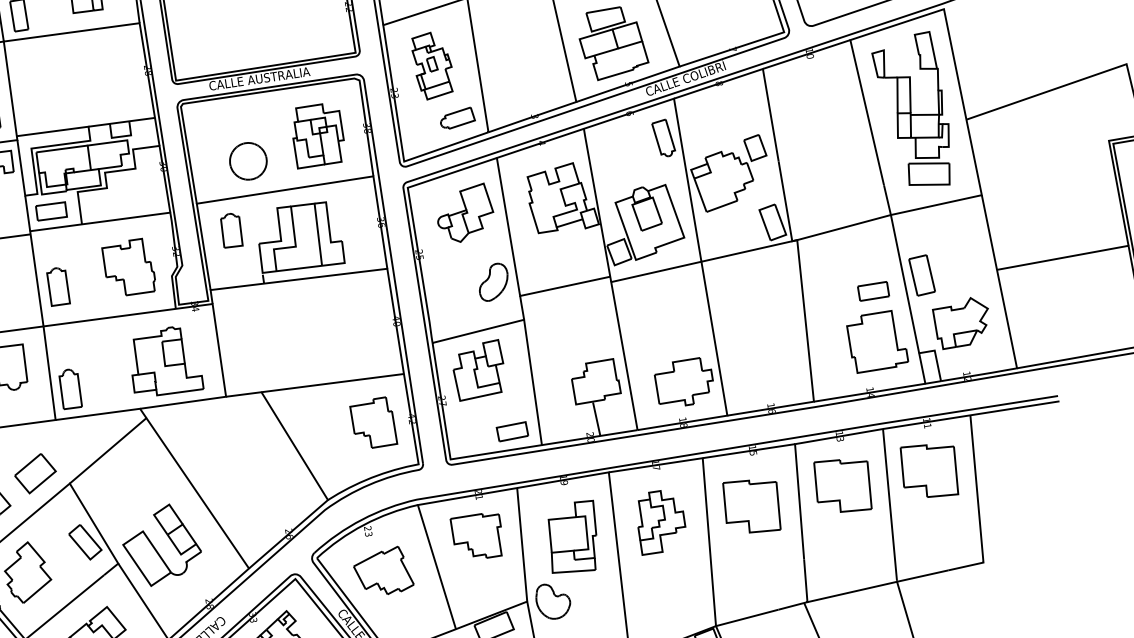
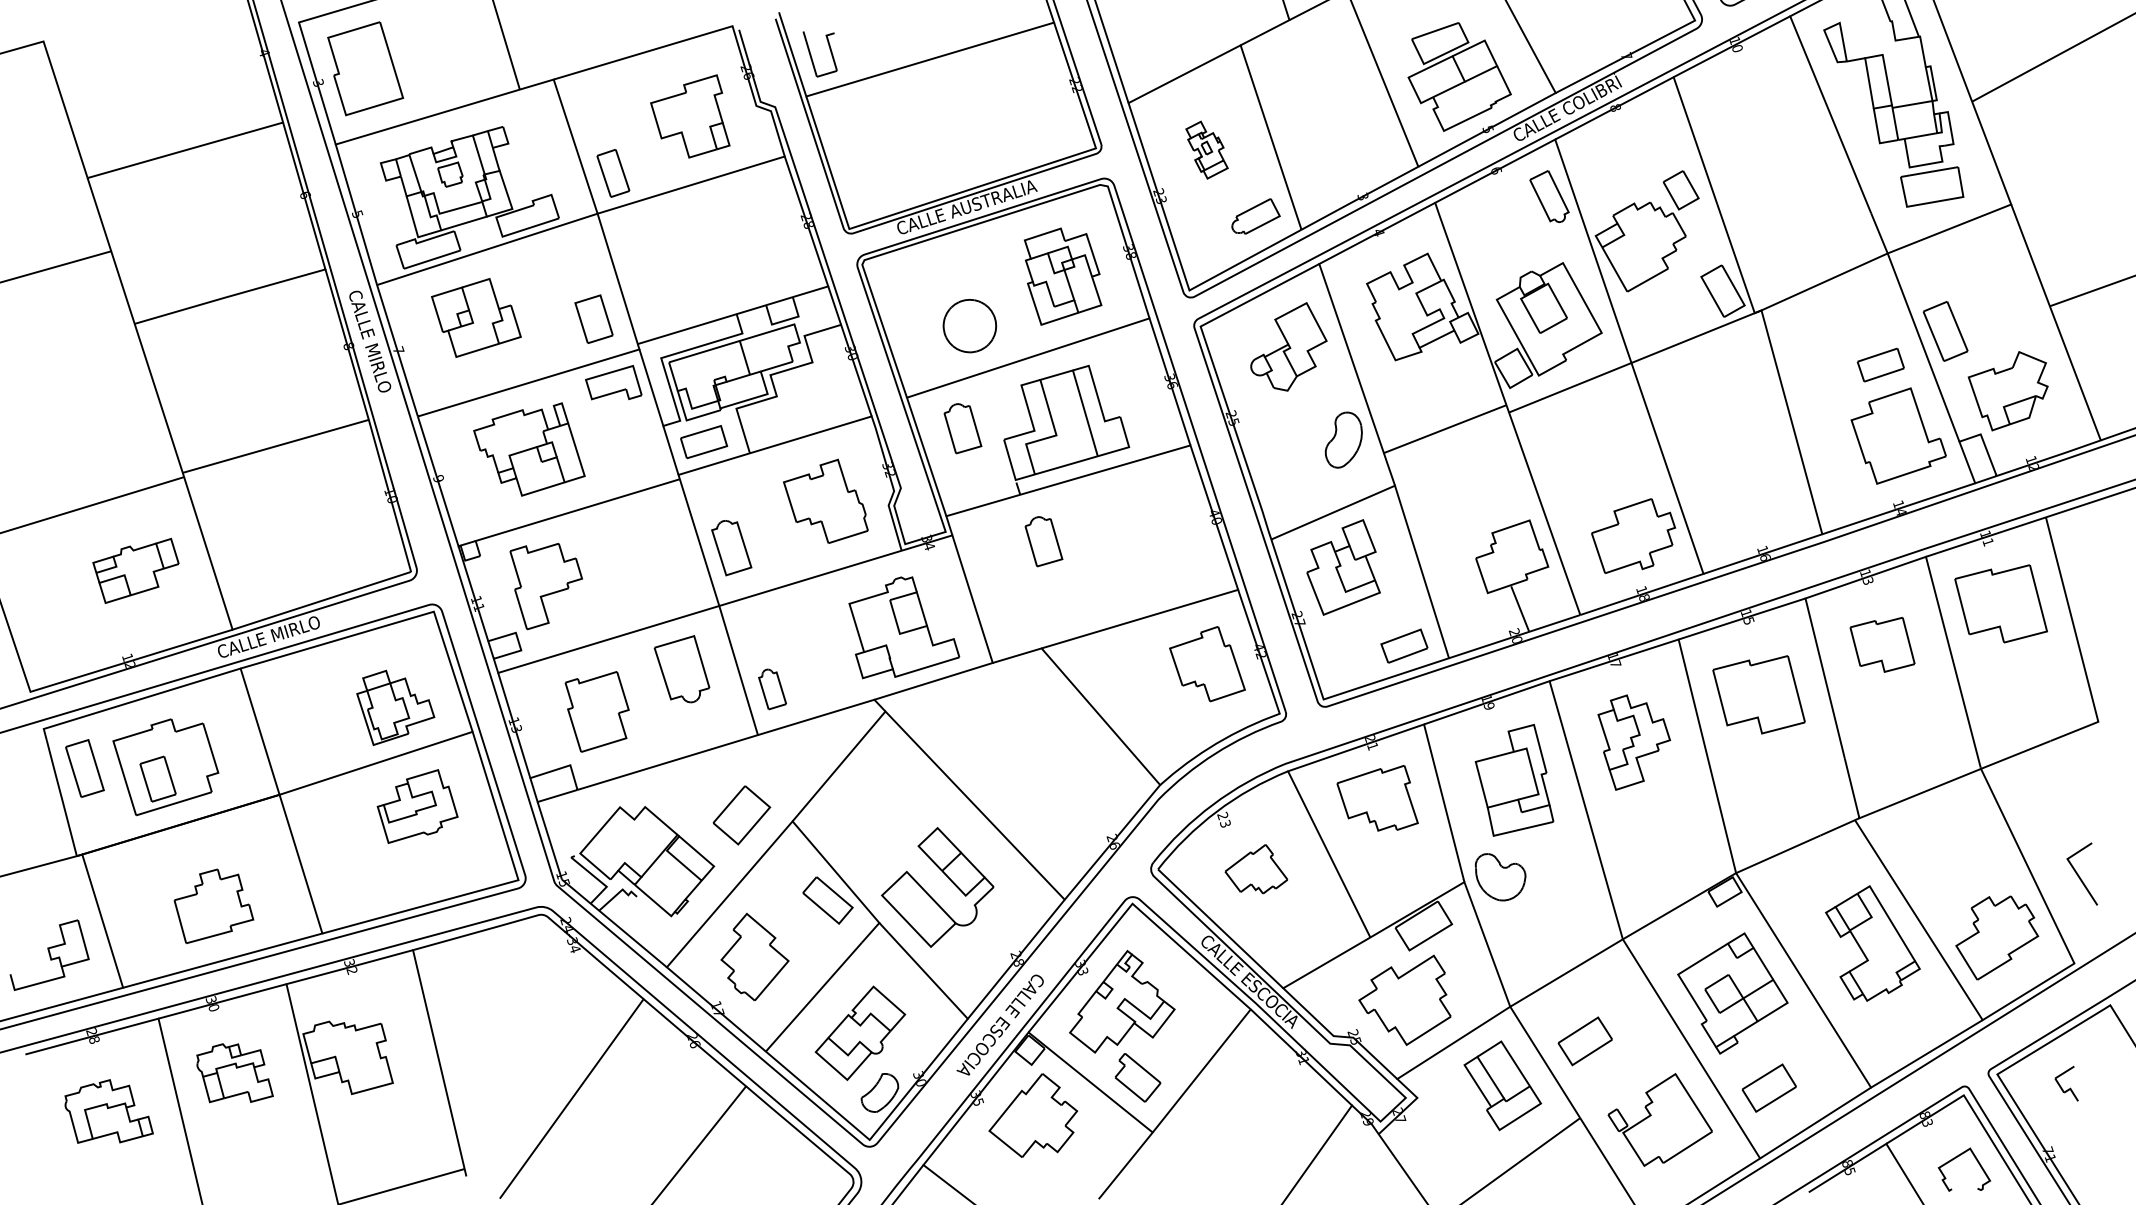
part: (431, 66) -> (1206, 149), size x0.6
part: (274, 318) -> (1043, 541), added
part: (70, 390) -> (772, 689), size x0.7
part: (843, 484) -> (1882, 644), size x0.7
part: (385, 568) -> (1256, 868), size x0.7

